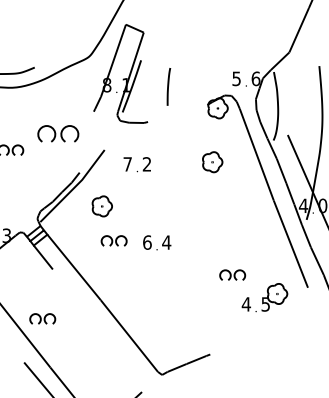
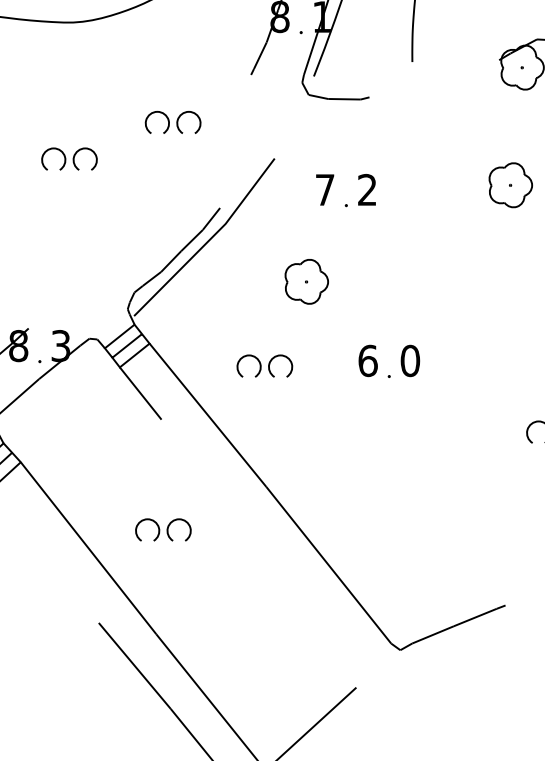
part: (57, 132) -> (171, 120), size x0.62
part: (101, 206) -> (304, 282), moved
part: (113, 240) -> (263, 365), moved
text: (166, 242) -> (409, 360), 4 -> 0
part: (42, 318) -> (162, 528), moved

